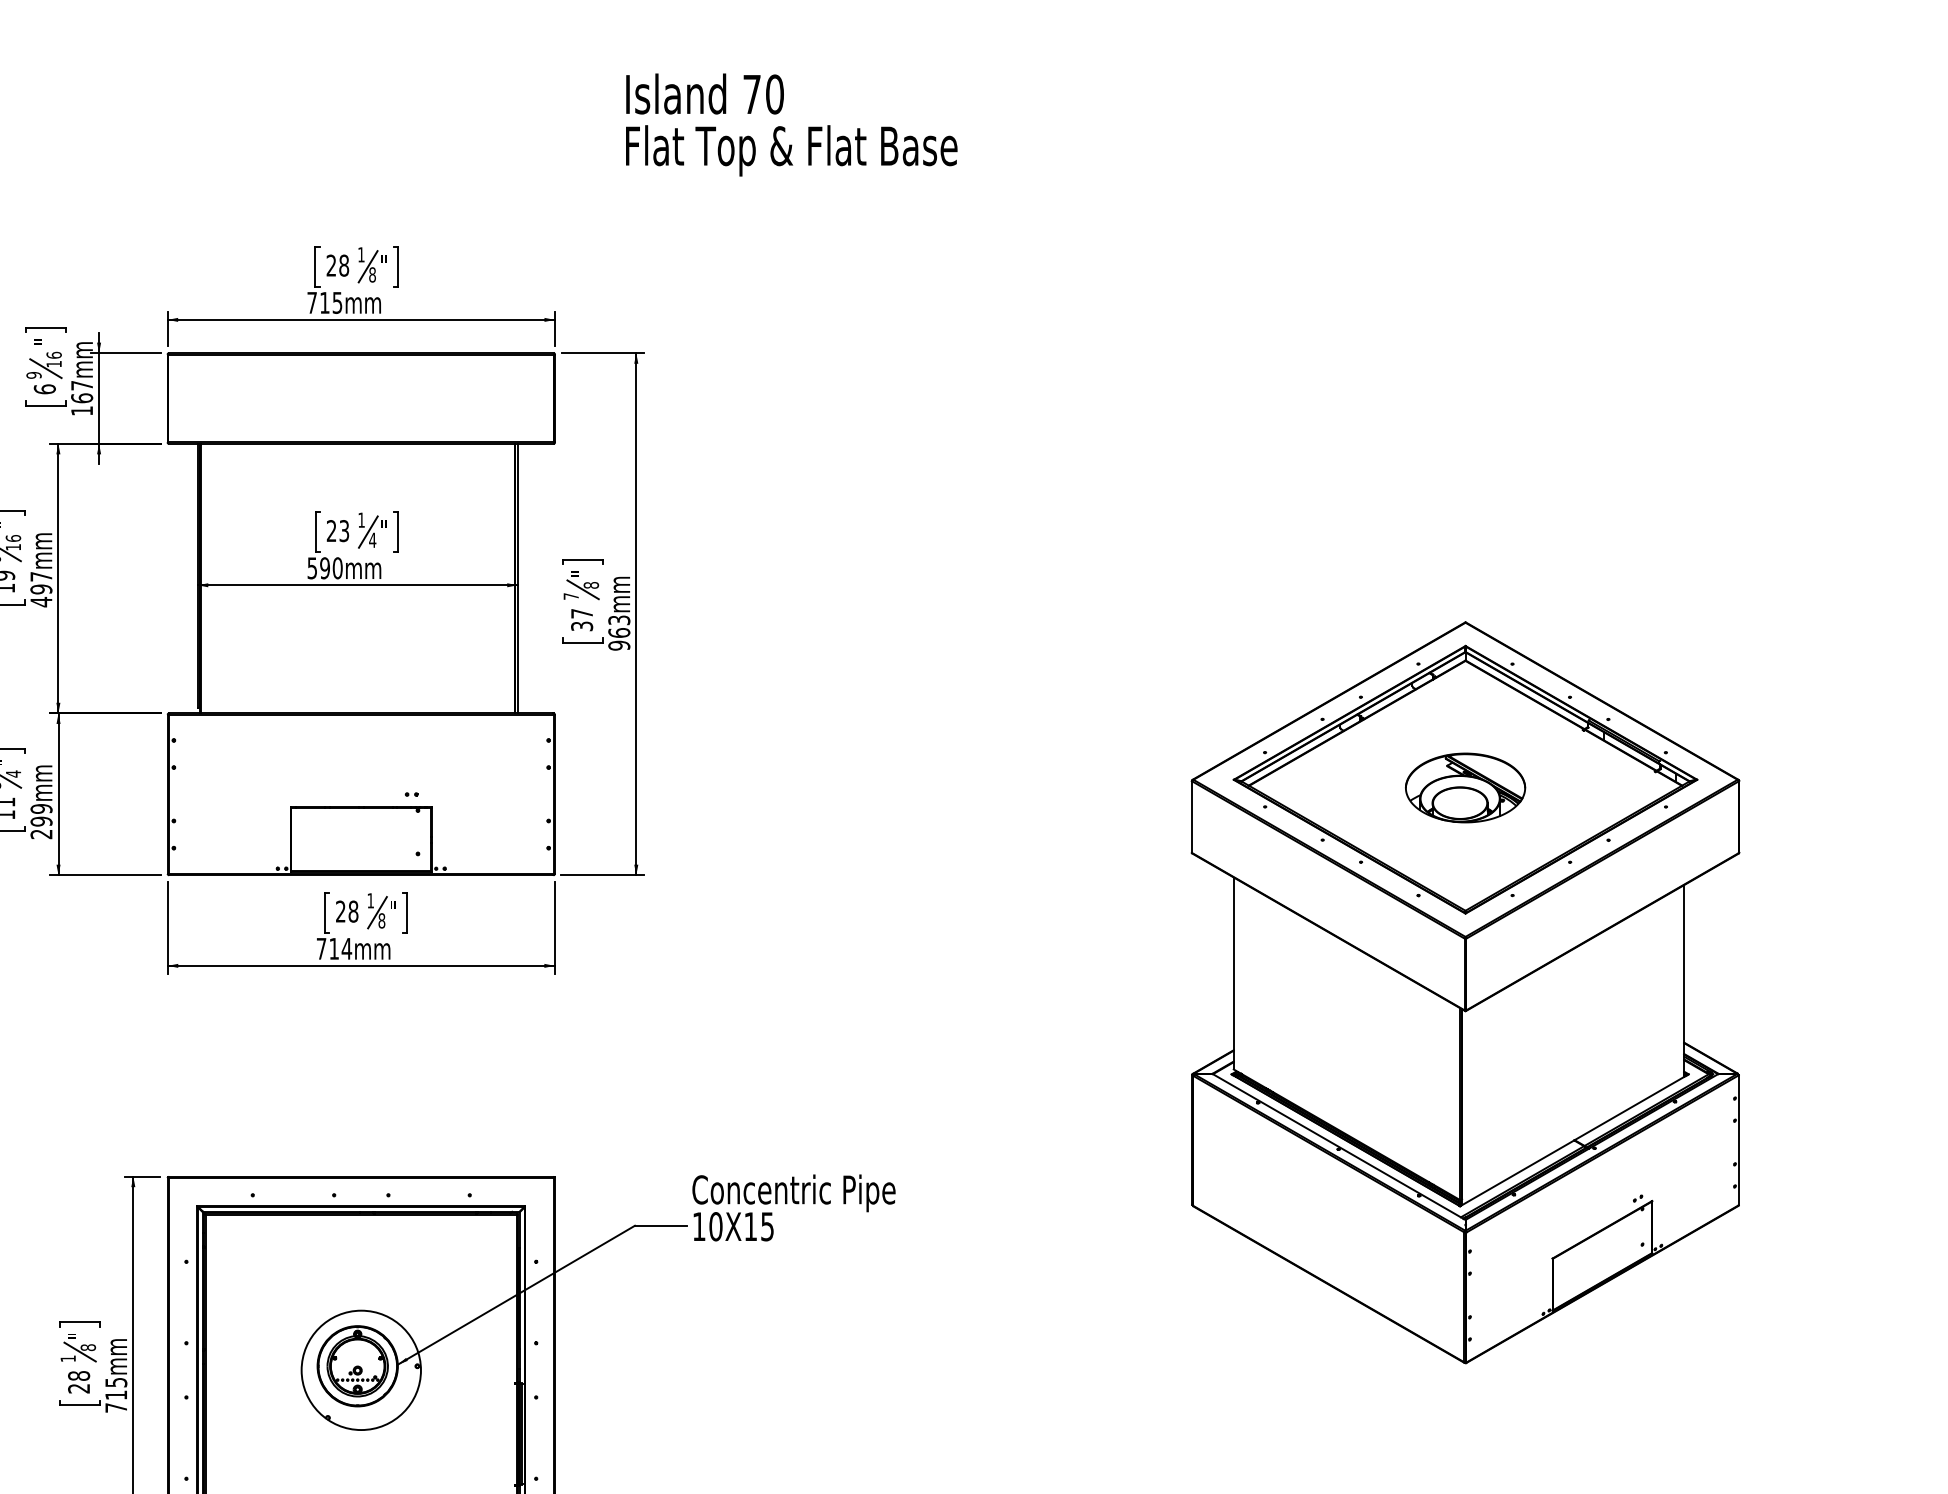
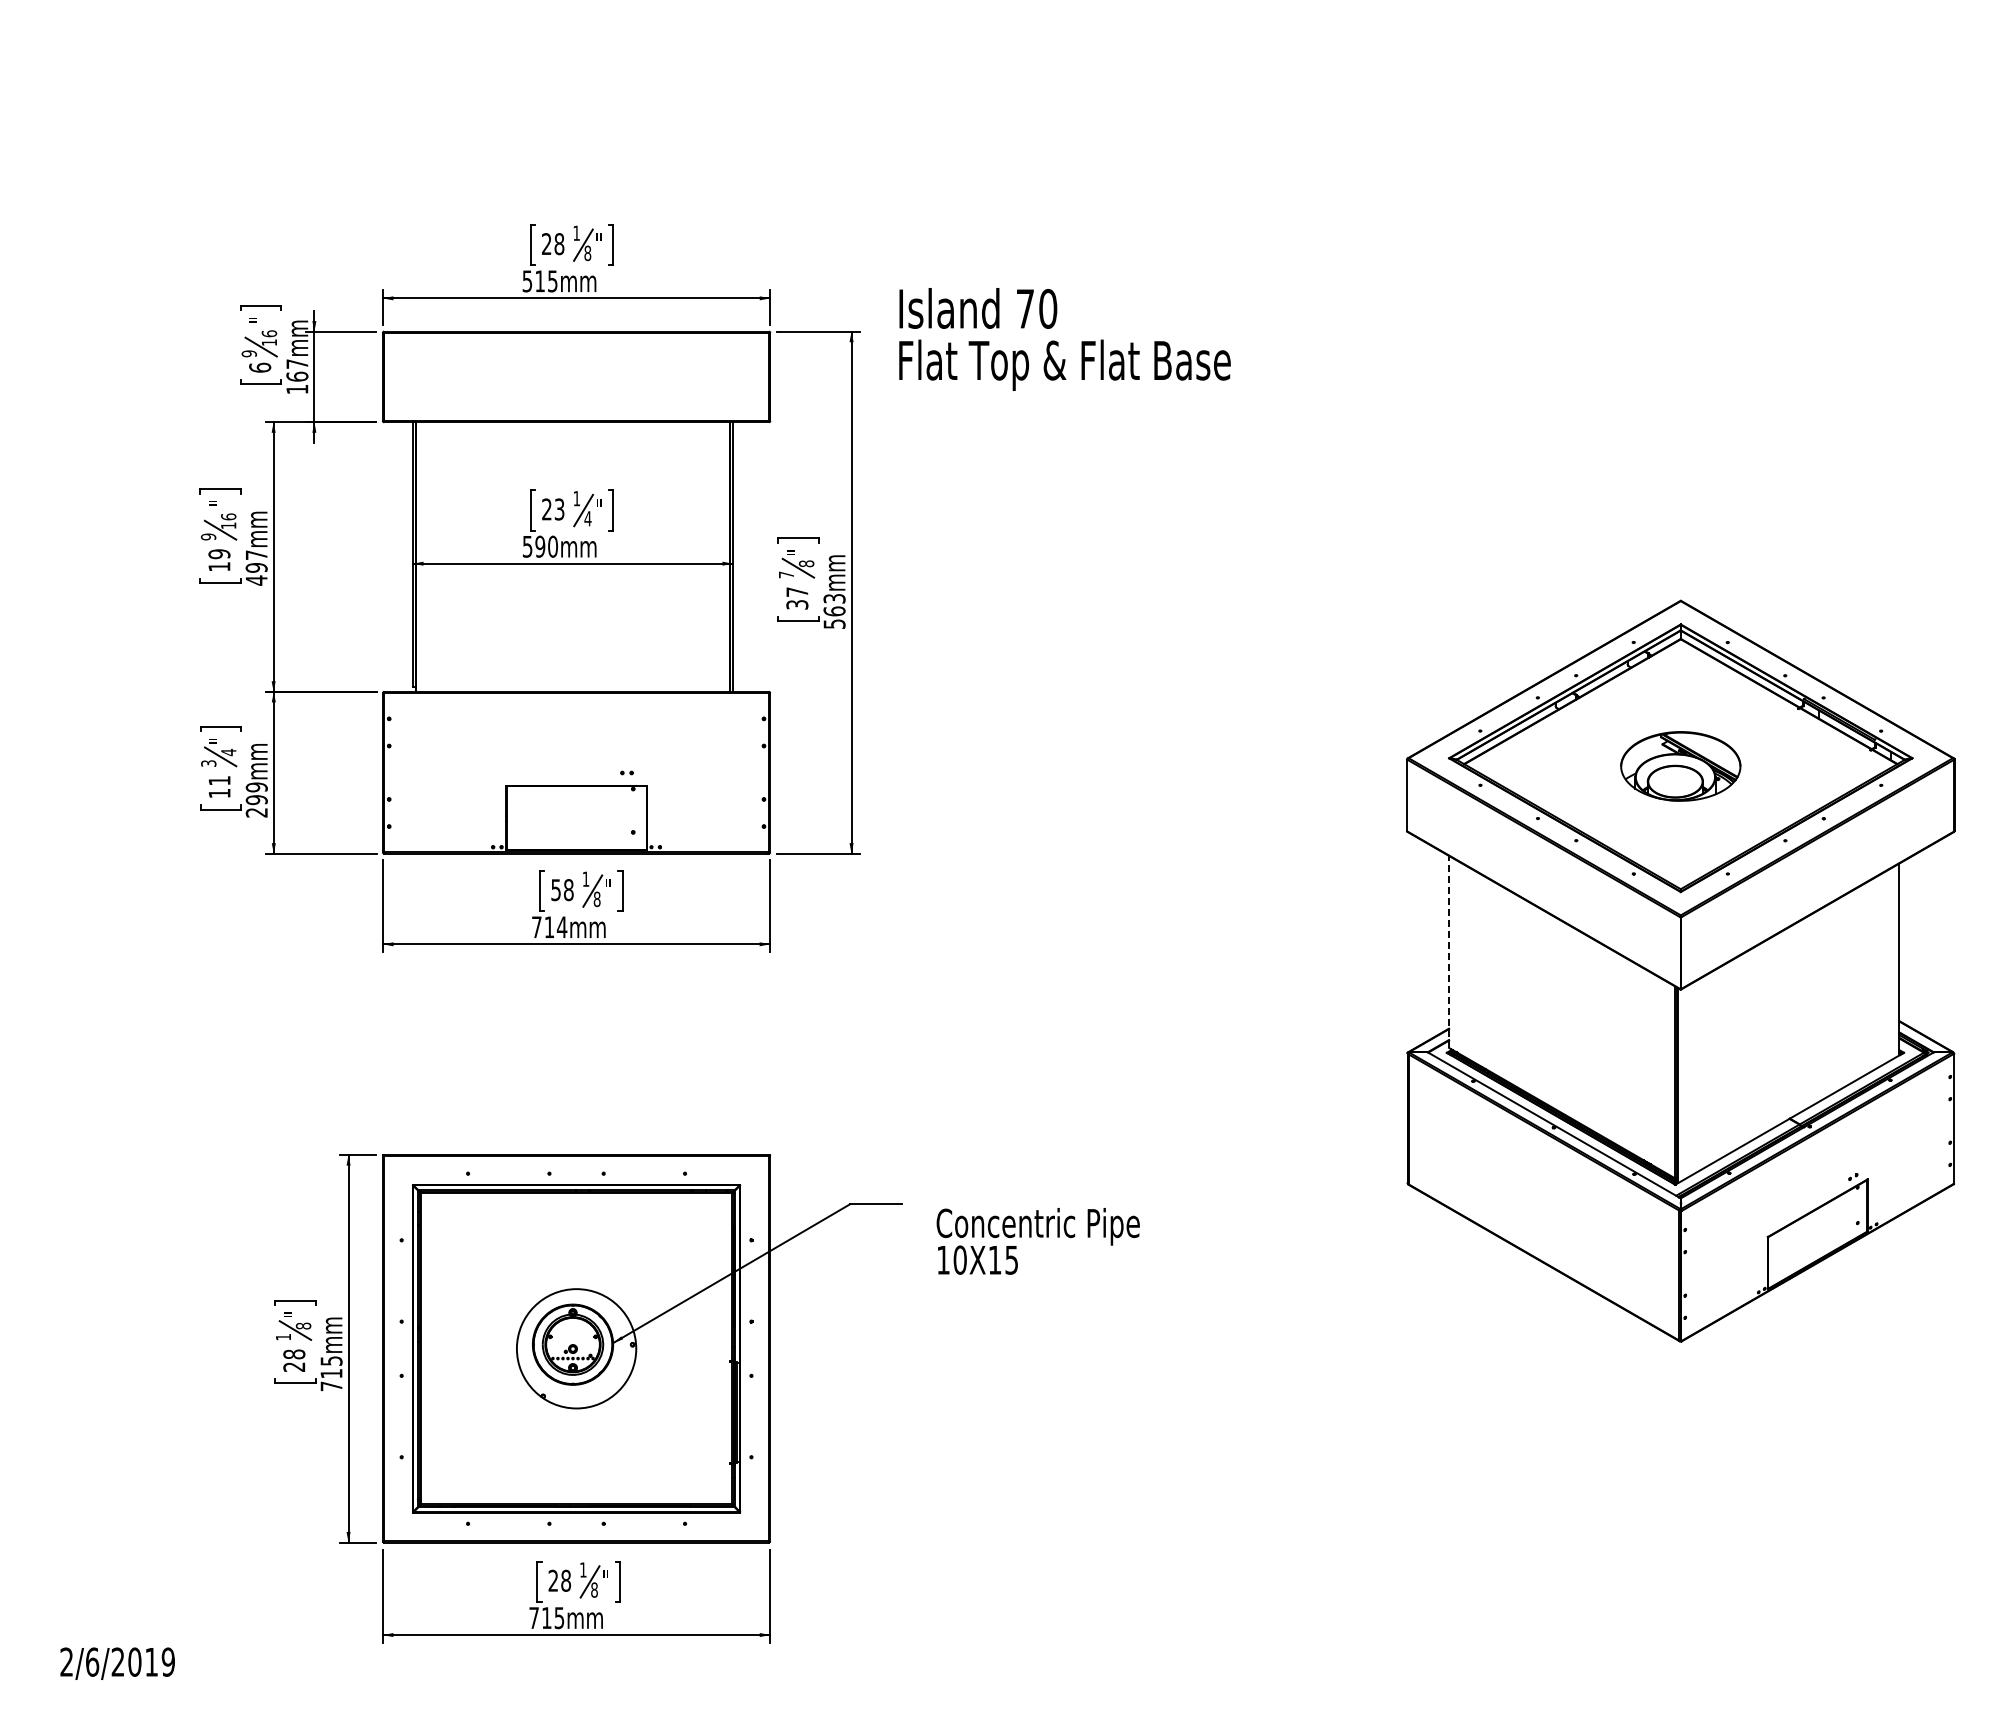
text: (791, 125) -> (1064, 339), moved
text: (312, 303) -> (527, 281), 715mm -> 515mm
text: (619, 646) -> (834, 624), 963mm -> 563mm
text: (340, 912) -> (555, 890), 28 -> 58
line: (1234, 973) -> (1449, 951), solid -> dashed
text: (793, 1208) -> (1037, 1241), moved

